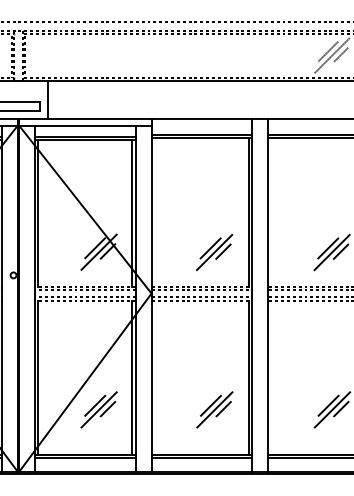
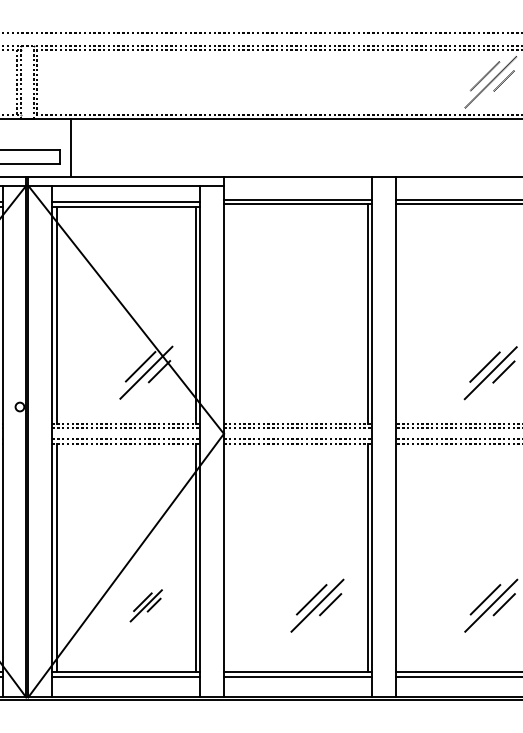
part: (214, 251) -> (316, 371), removed
part: (98, 409) -> (145, 605), size x0.6

